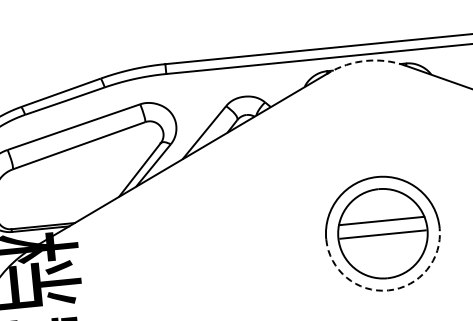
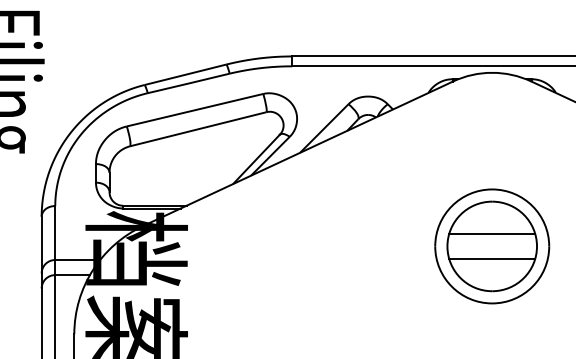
arc: (366, 60) -> (492, 72), dashed -> solid
line: (383, 234) -> (492, 259), moved
arc: (388, 290) -> (492, 303), dashed -> solid

